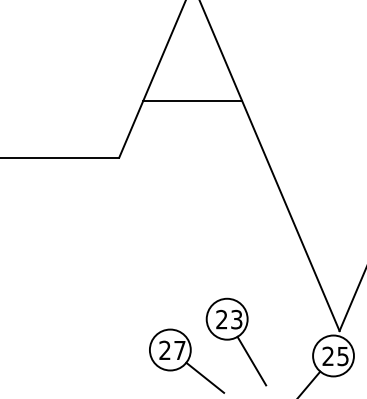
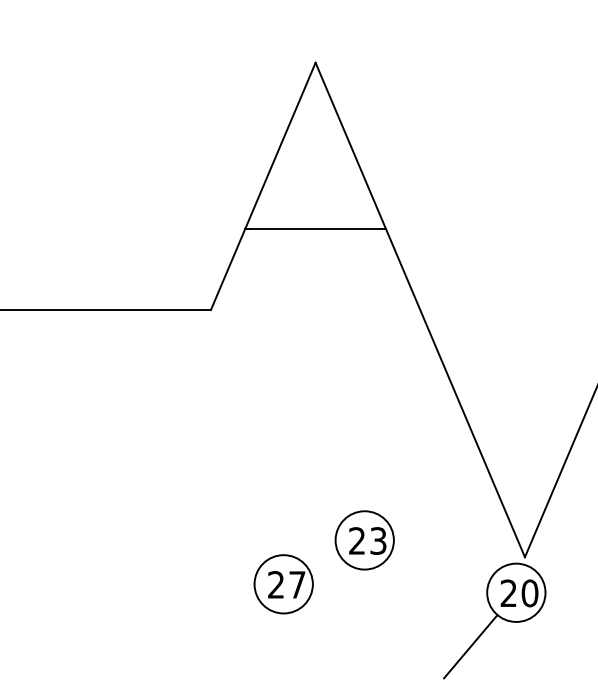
text: (342, 356) -> (529, 593), 25 -> 20
line: (251, 360) -> (399, 599), removed
line: (205, 377) -> (333, 623), removed

